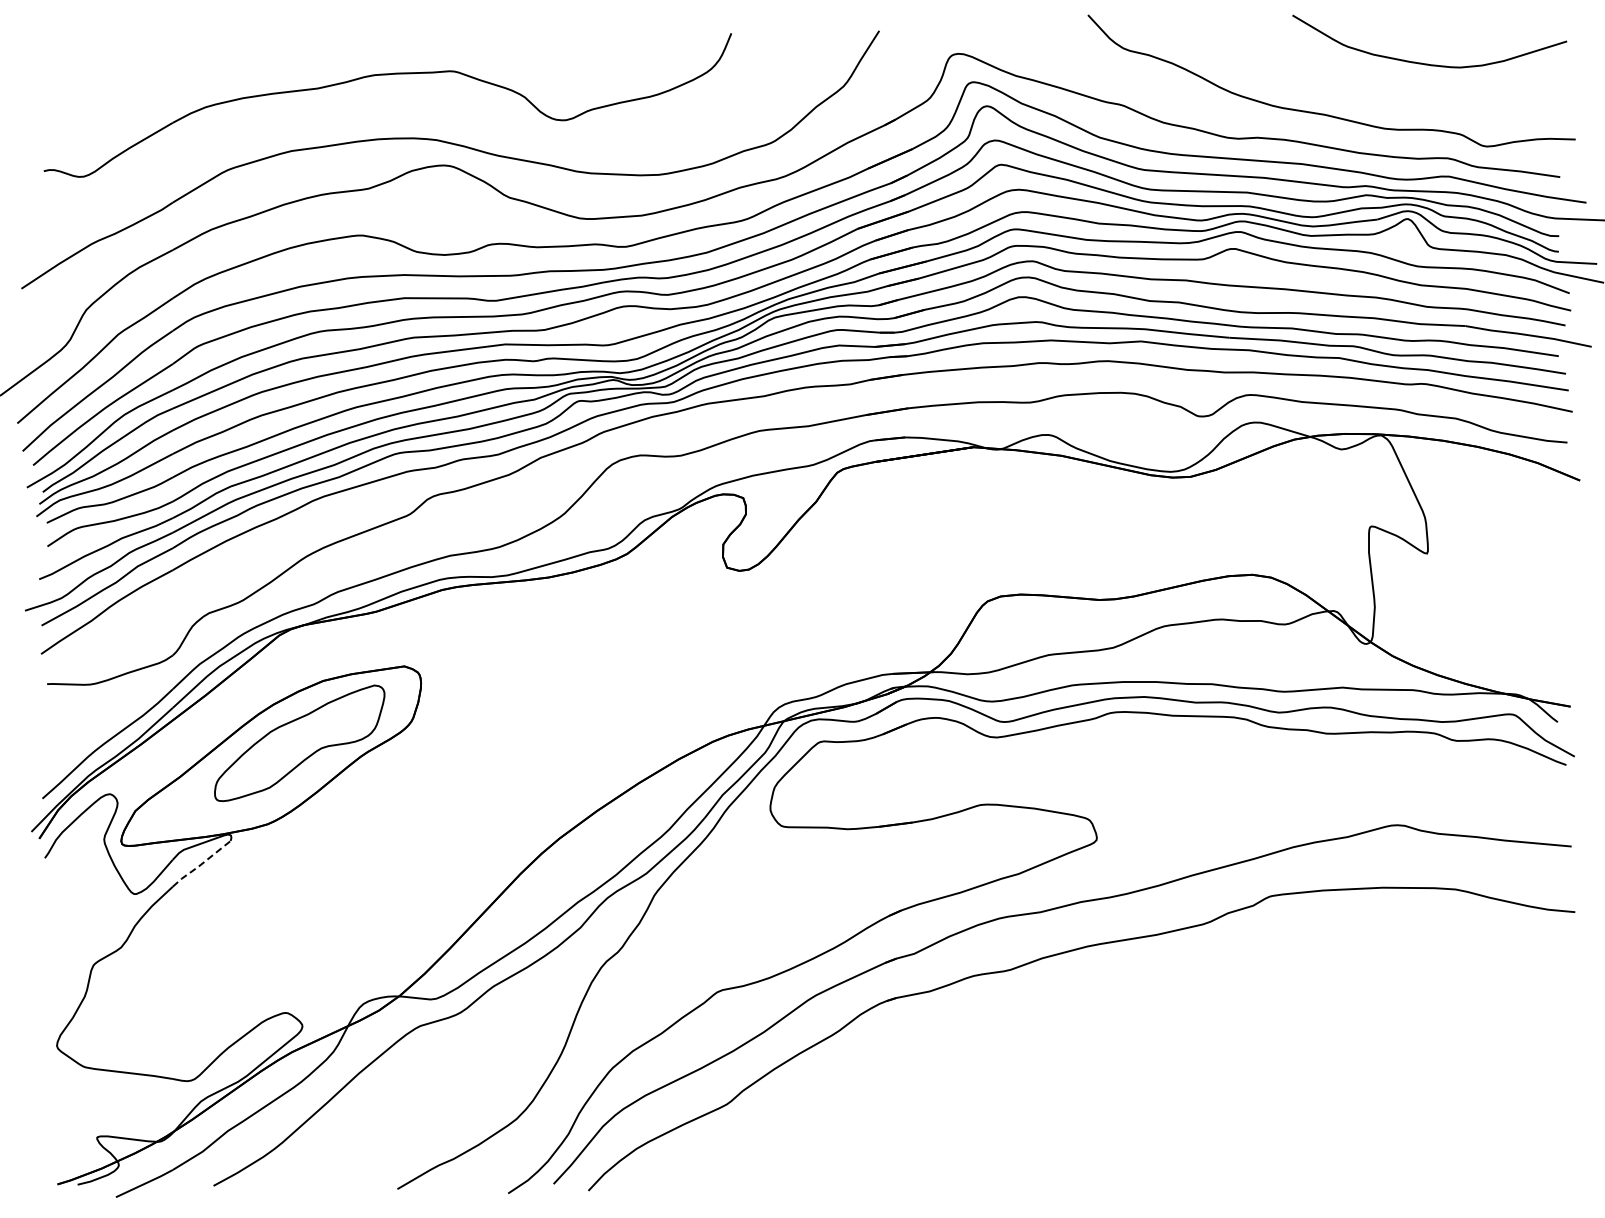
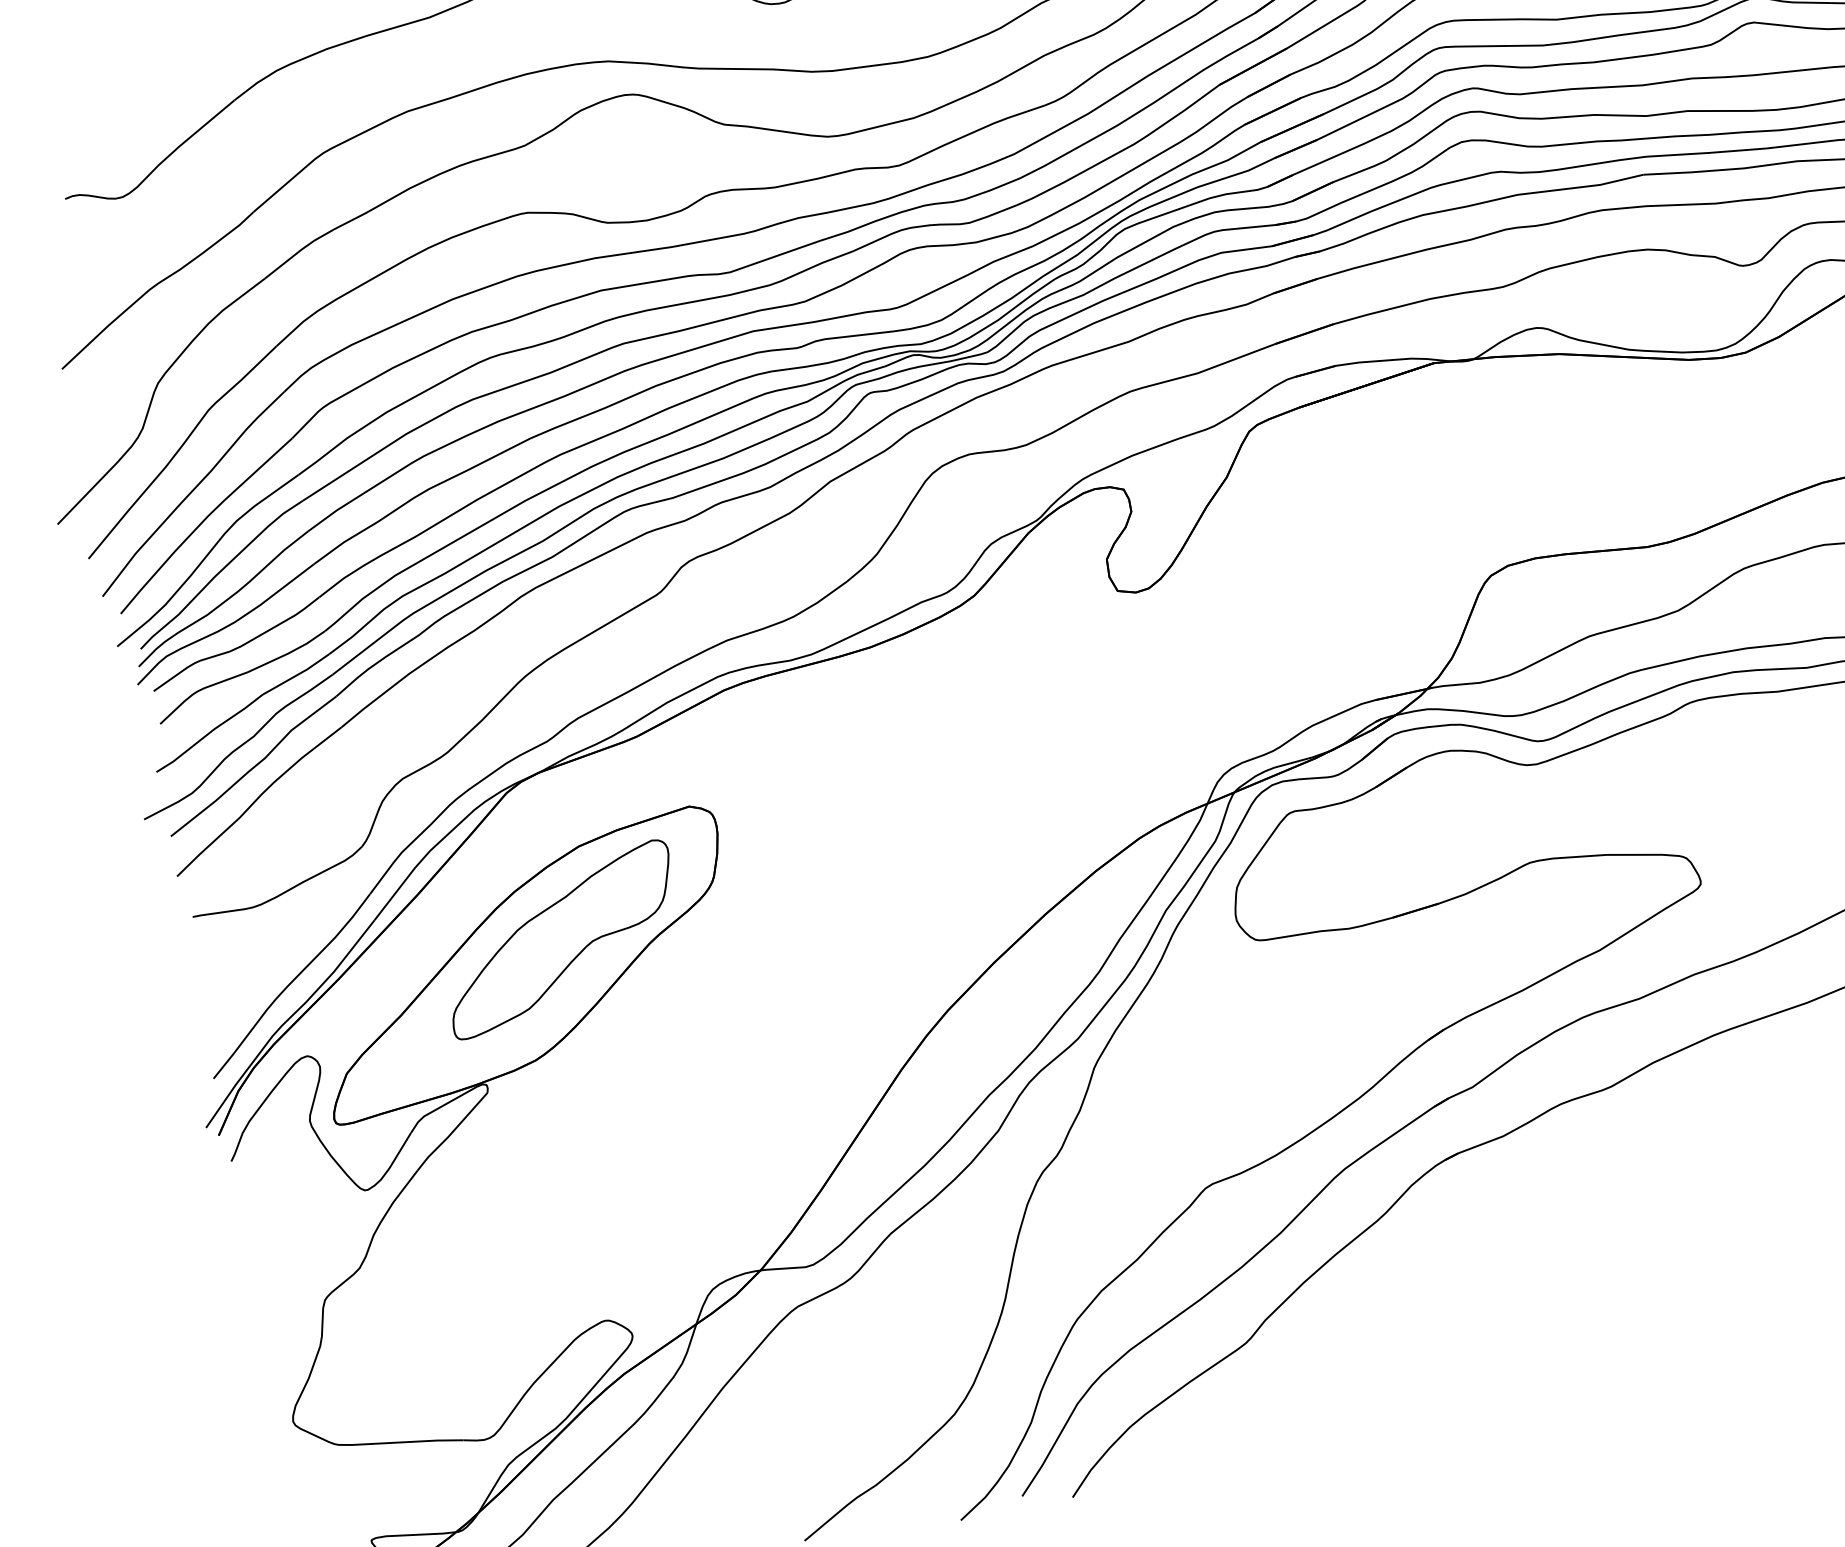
line: (200, 865) -> (451, 1134), dashed -> solid

